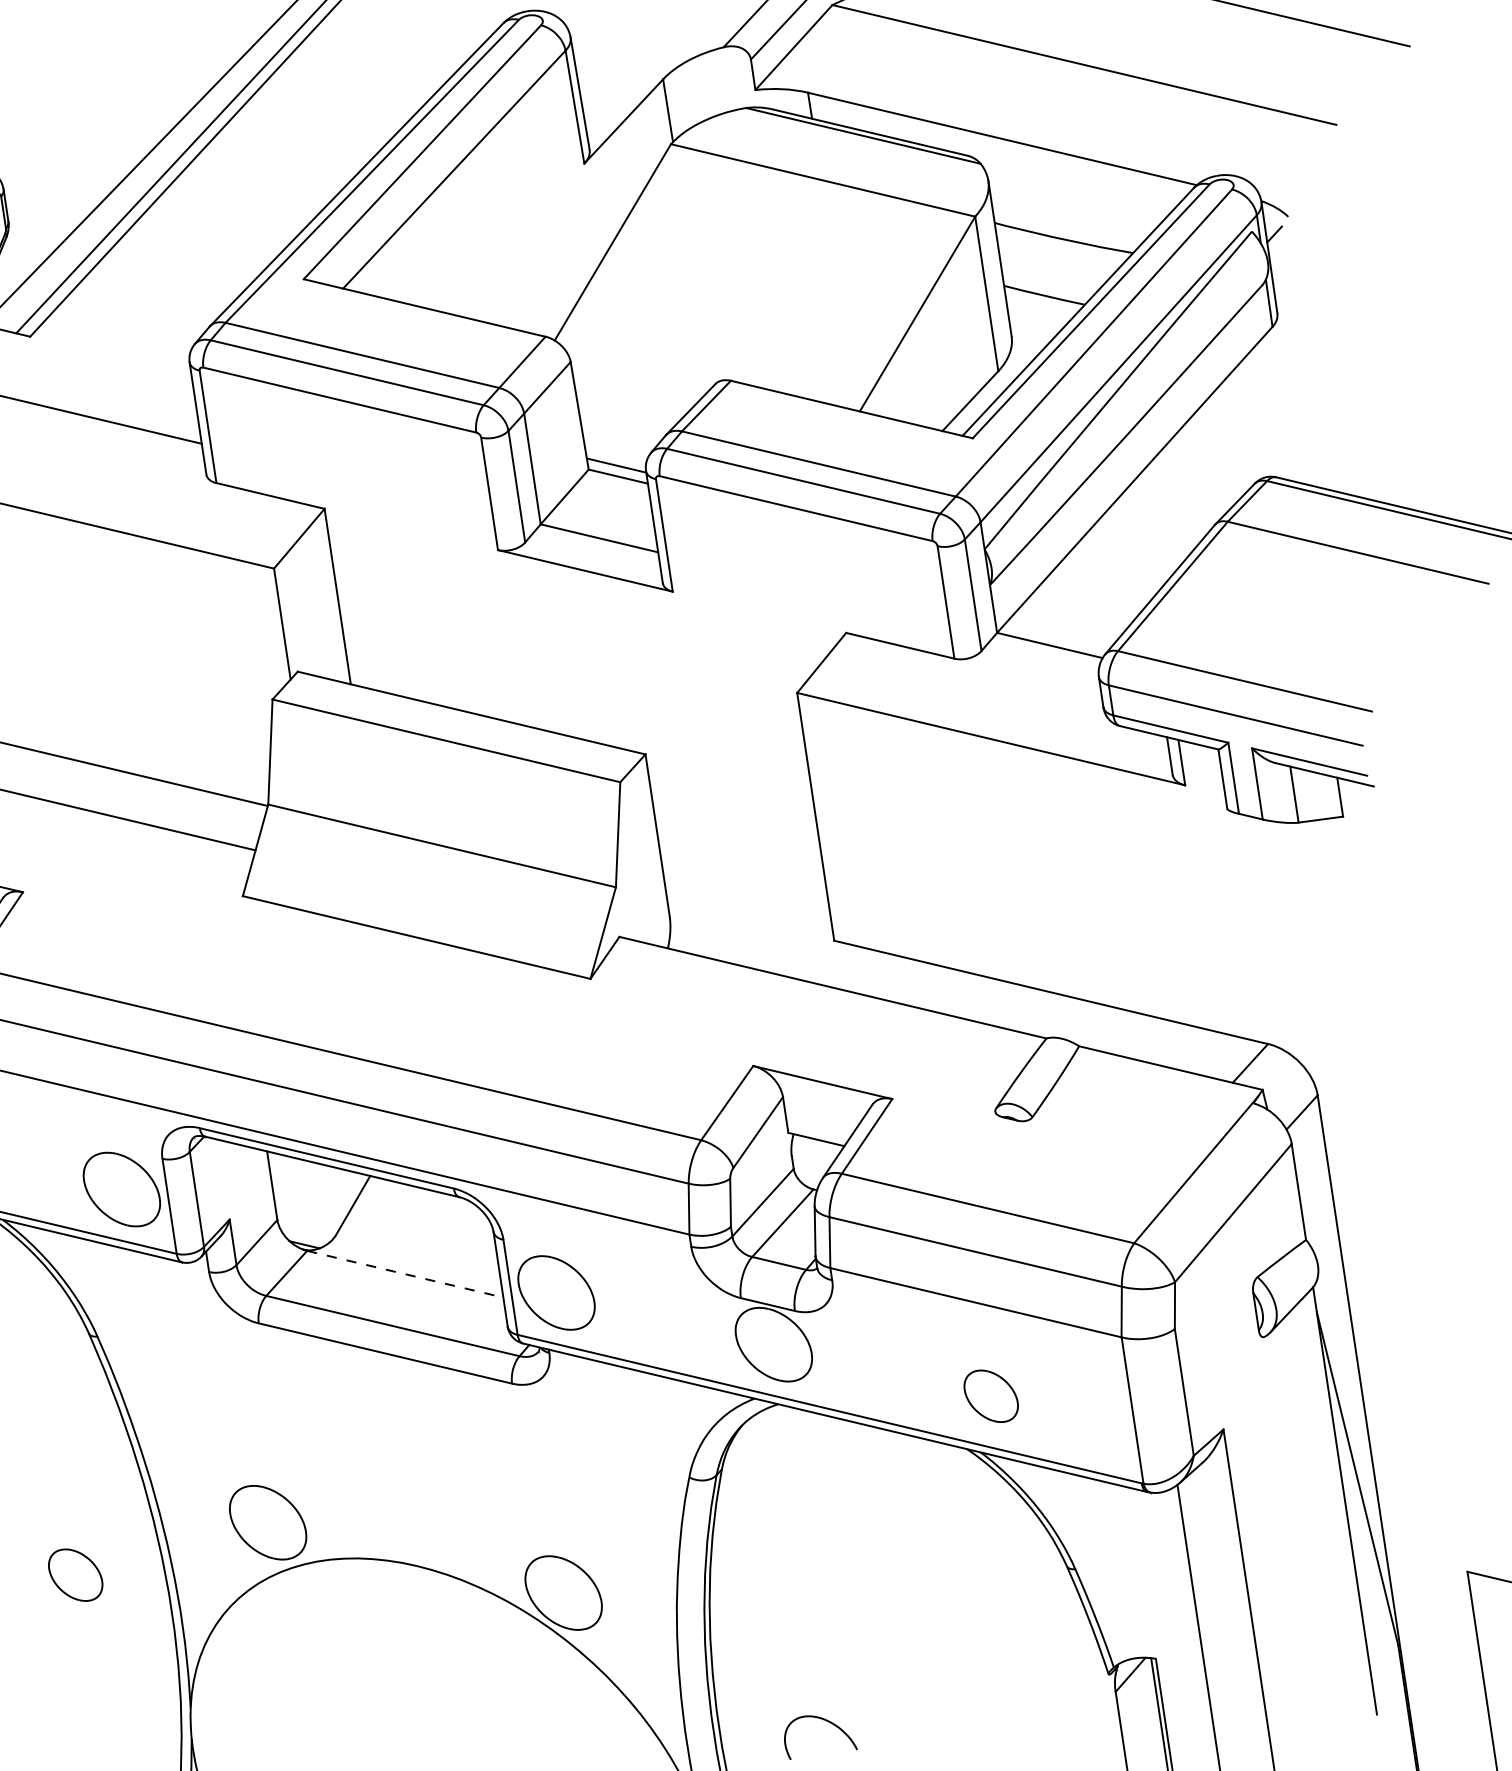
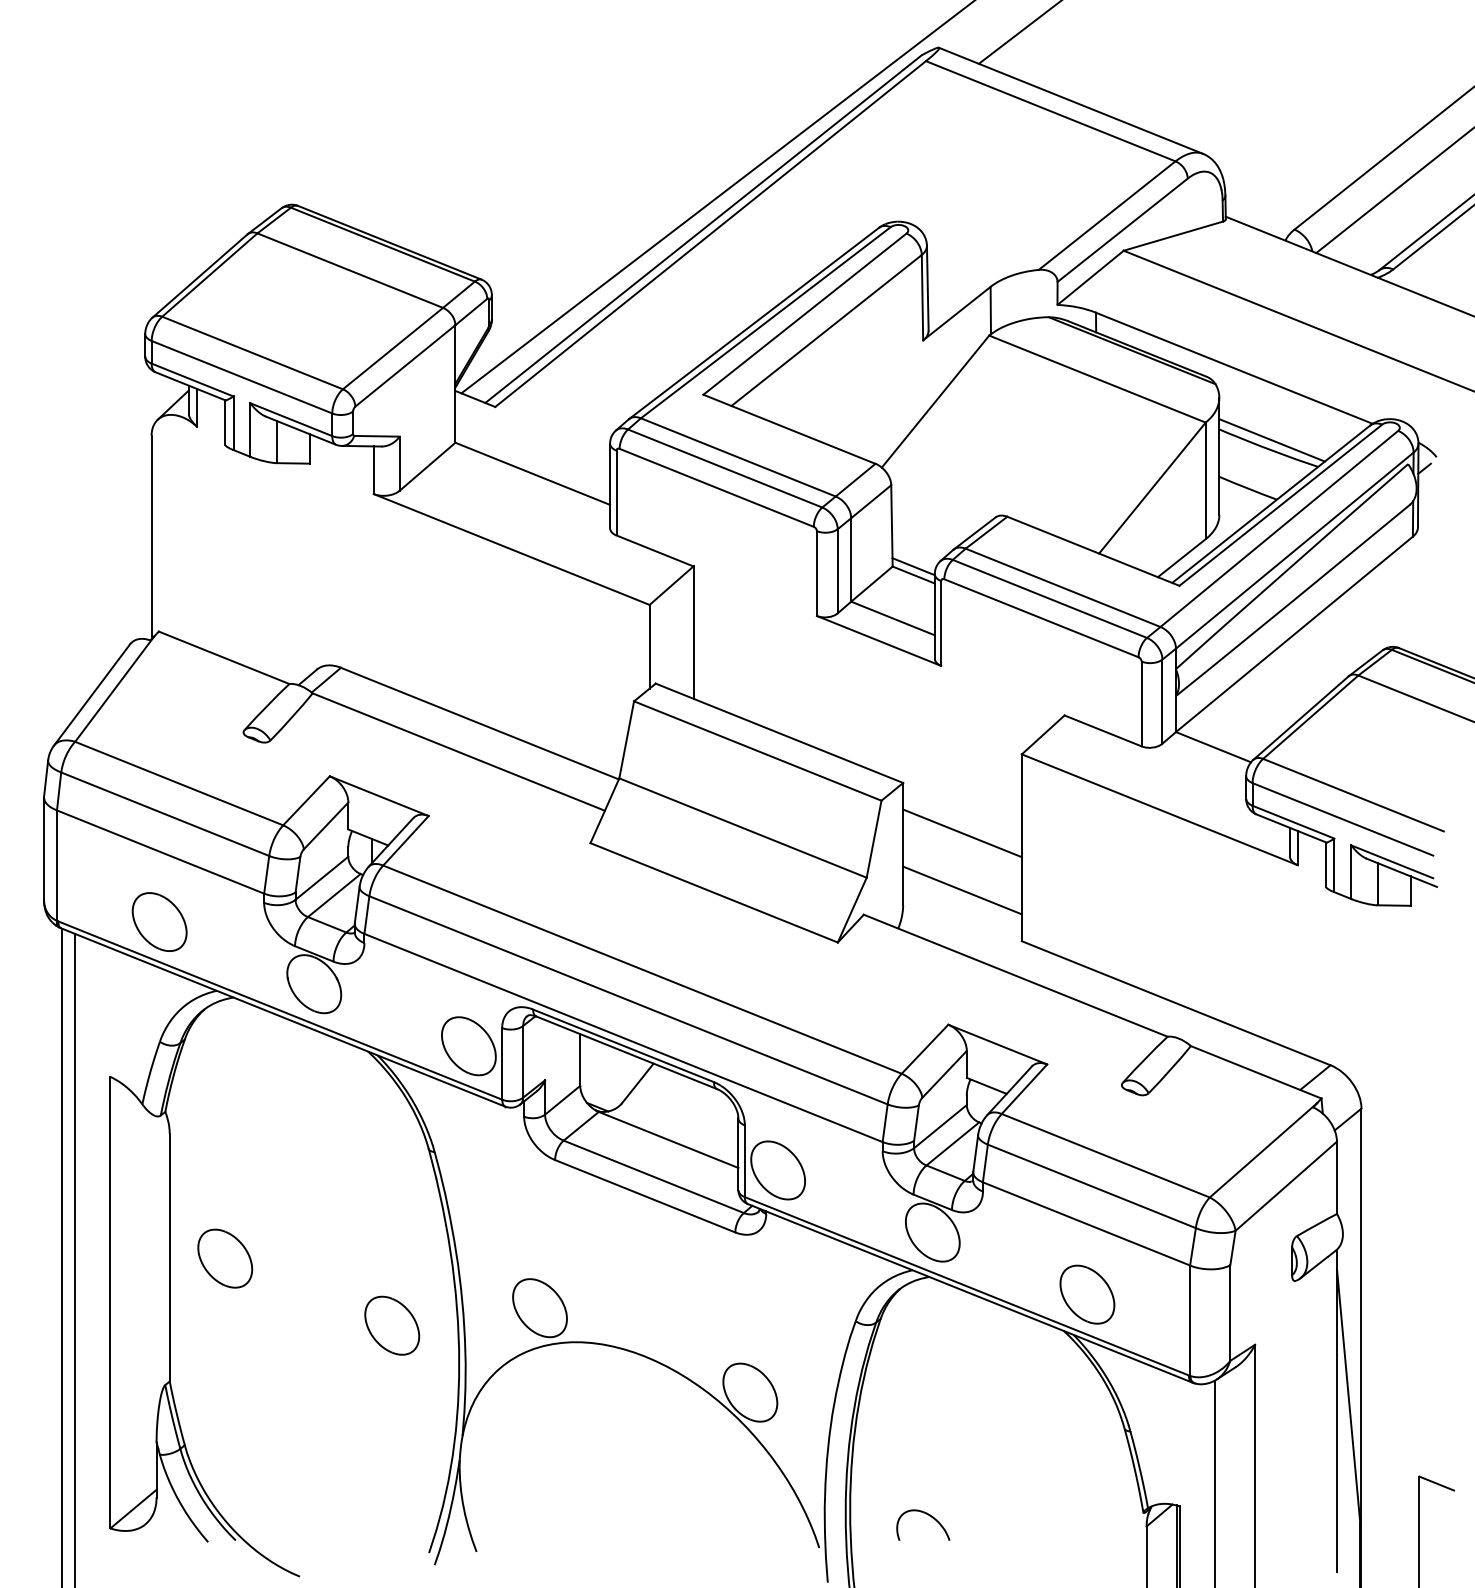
line: (1066, 227) -> (1271, 440), added
line: (734, 809) -> (962, 833), added
line: (745, 885) -> (962, 890), added
line: (406, 1274) -> (669, 1140), dashed -> solid
part: (991, 1396) -> (1087, 1294), size x1.43
part: (75, 1574) -> (392, 1325), size x1.43

